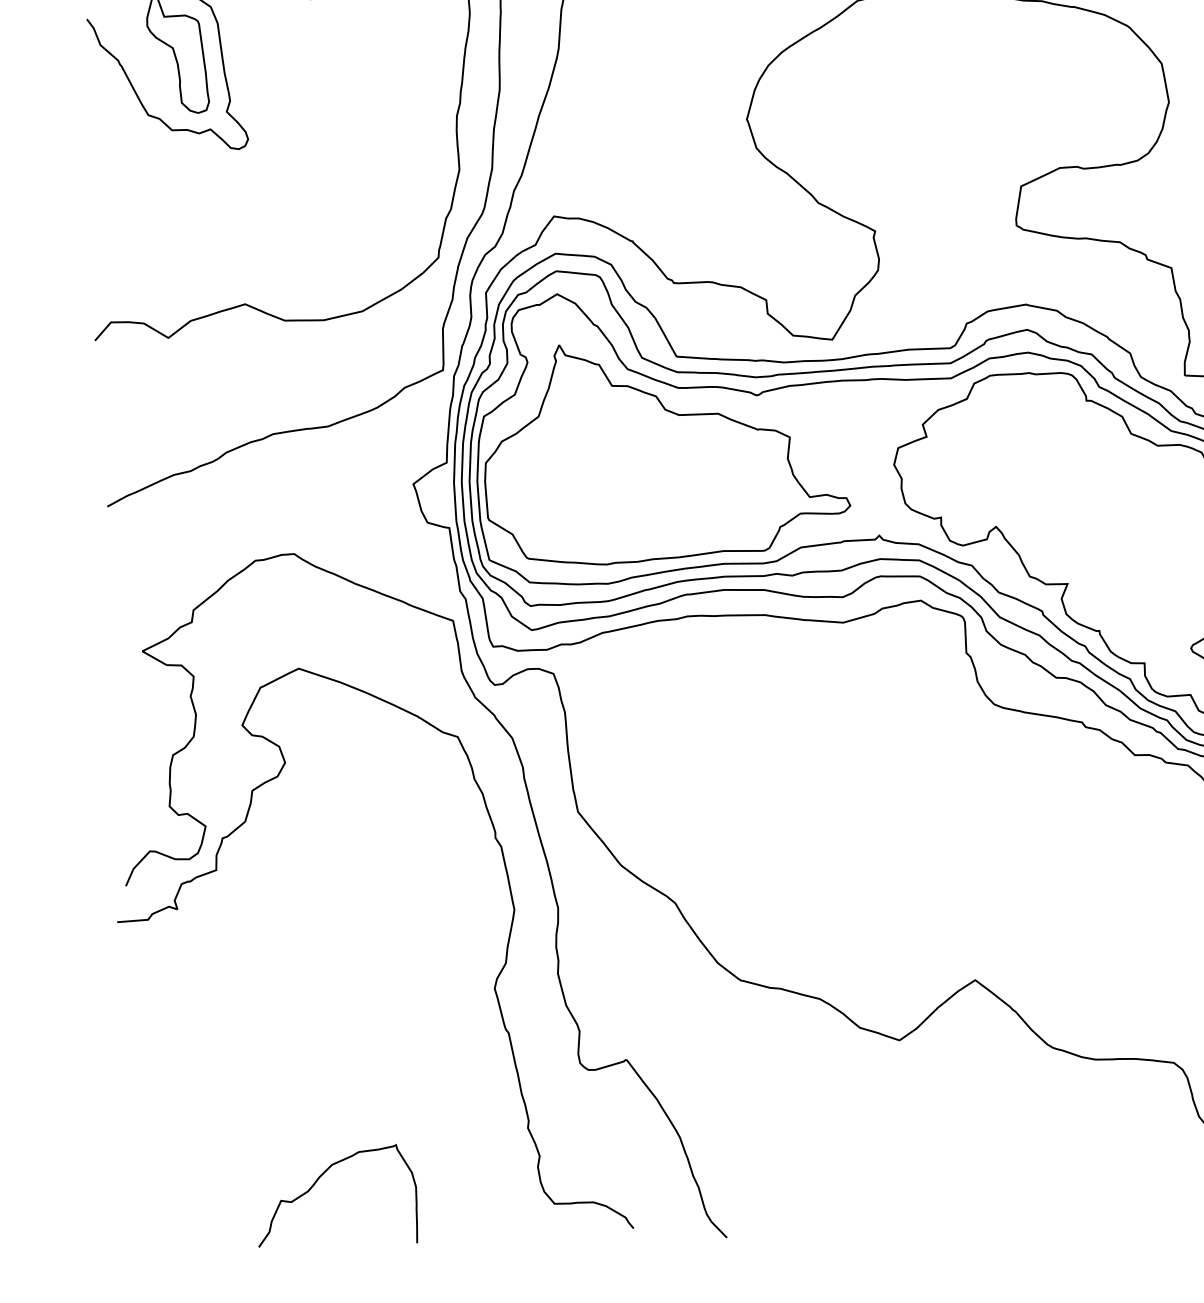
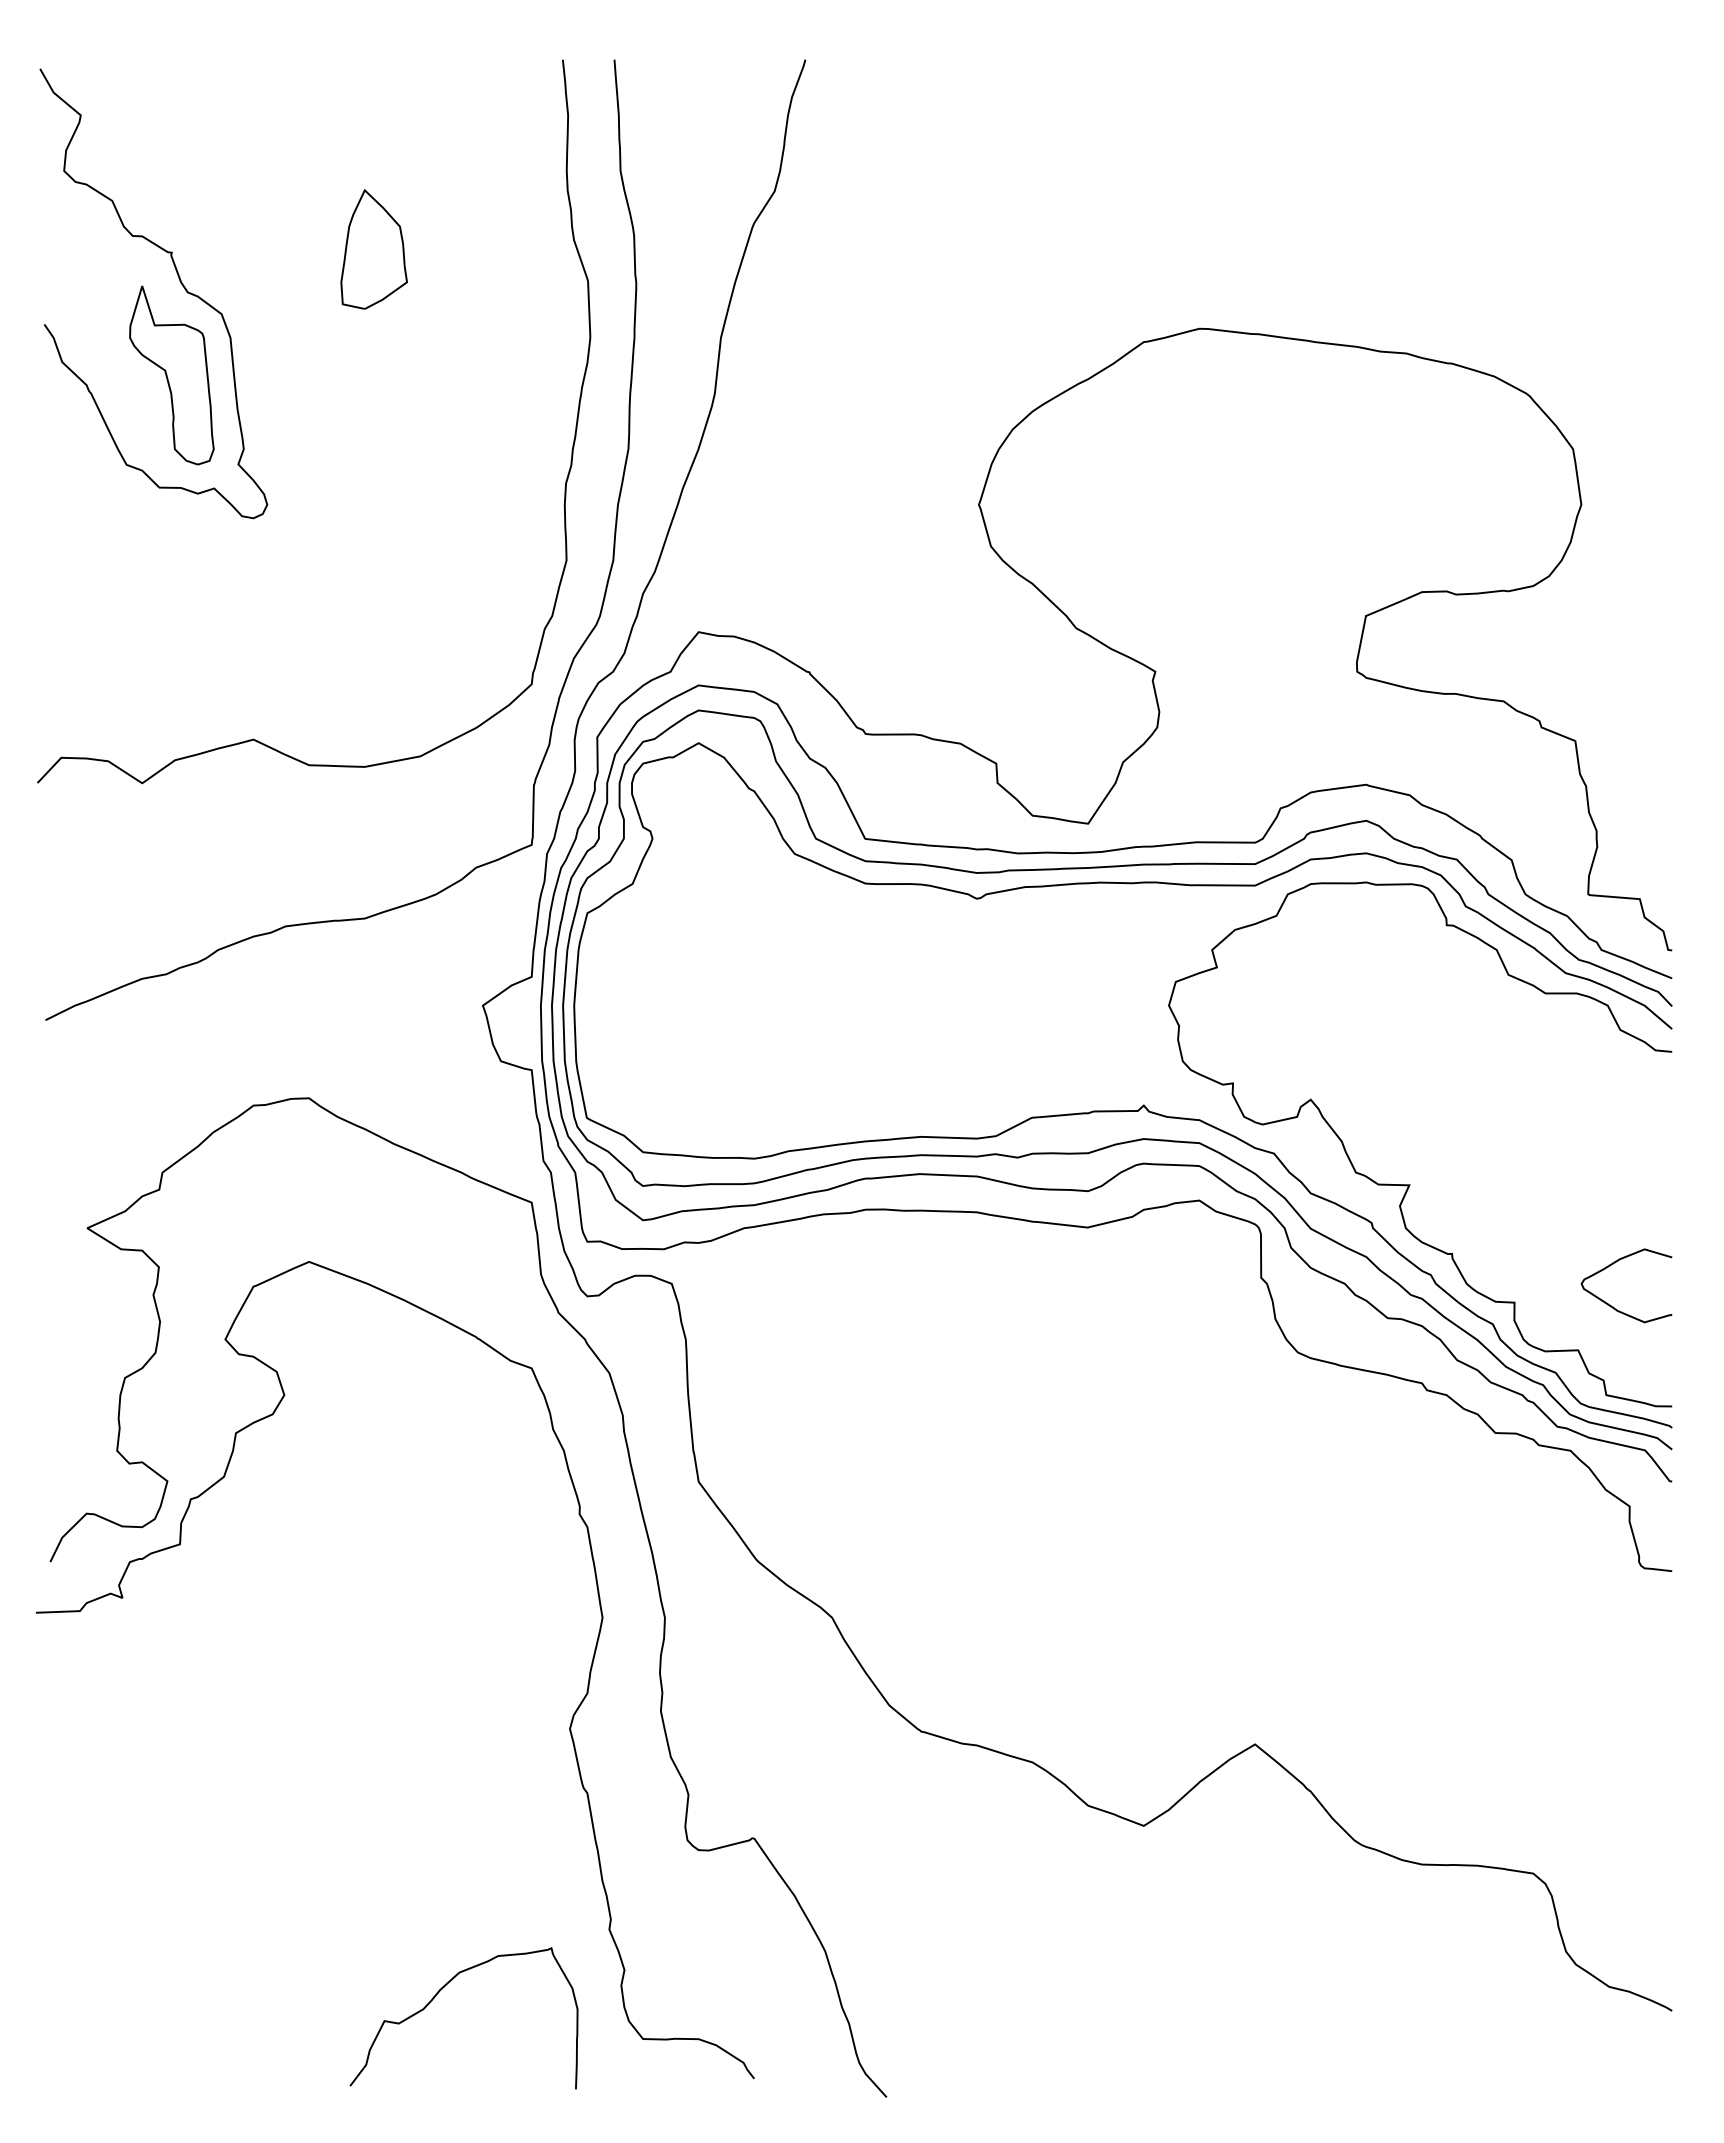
part: (665, 451) -> (844, 973), removed
curve: (316, 1182) -> (436, 1996), moved

